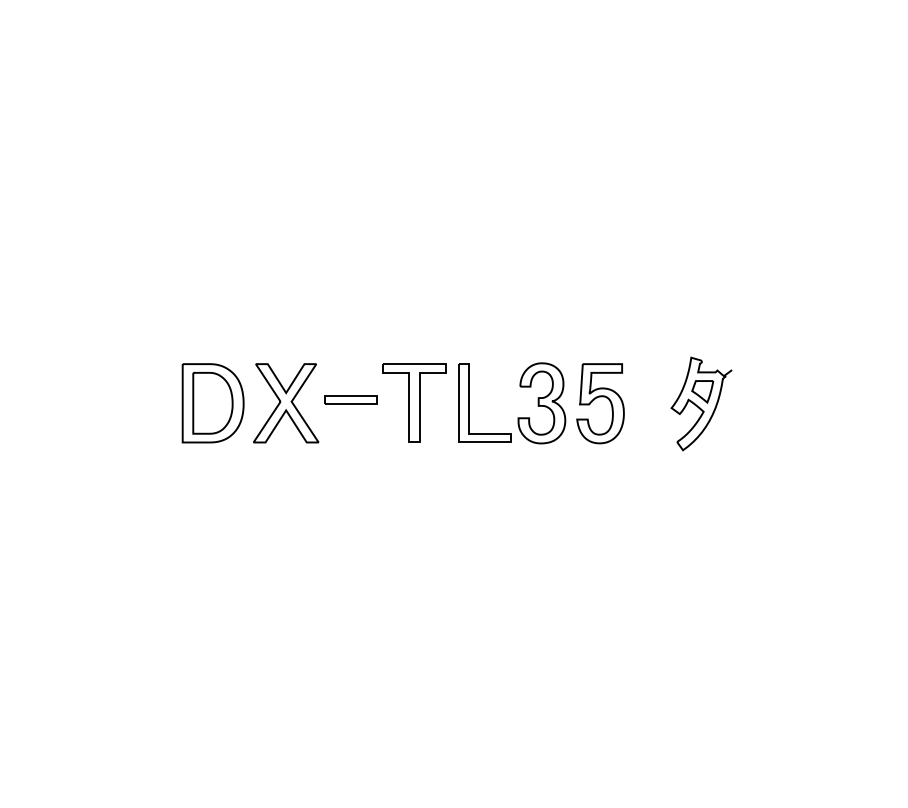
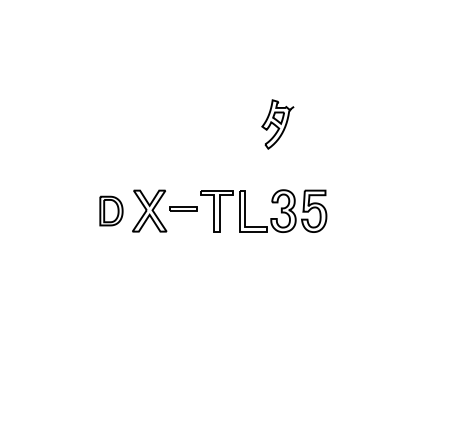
part: (213, 402) -> (111, 210), size x0.7
part: (700, 404) -> (277, 124), moved

